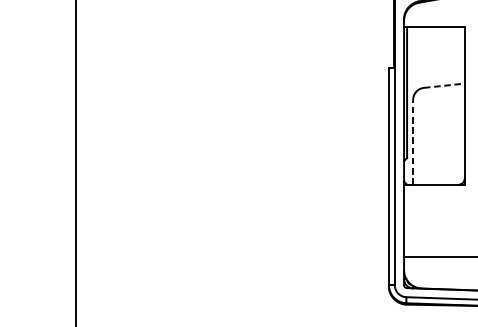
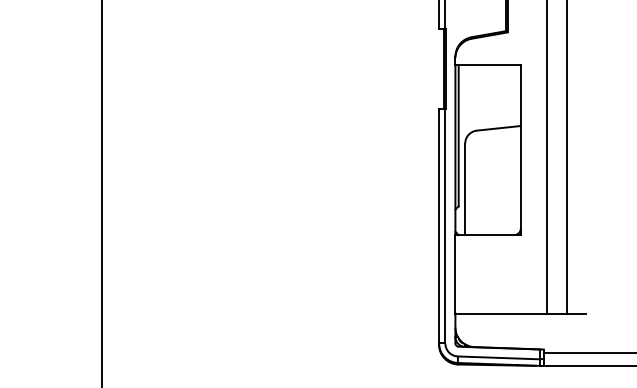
line: (444, 85) -> (499, 128), dashed -> solid
line: (413, 142) -> (465, 189), dashed -> solid

